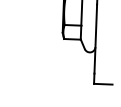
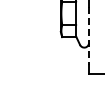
line: (96, 39) -> (89, 36), solid -> dashed

